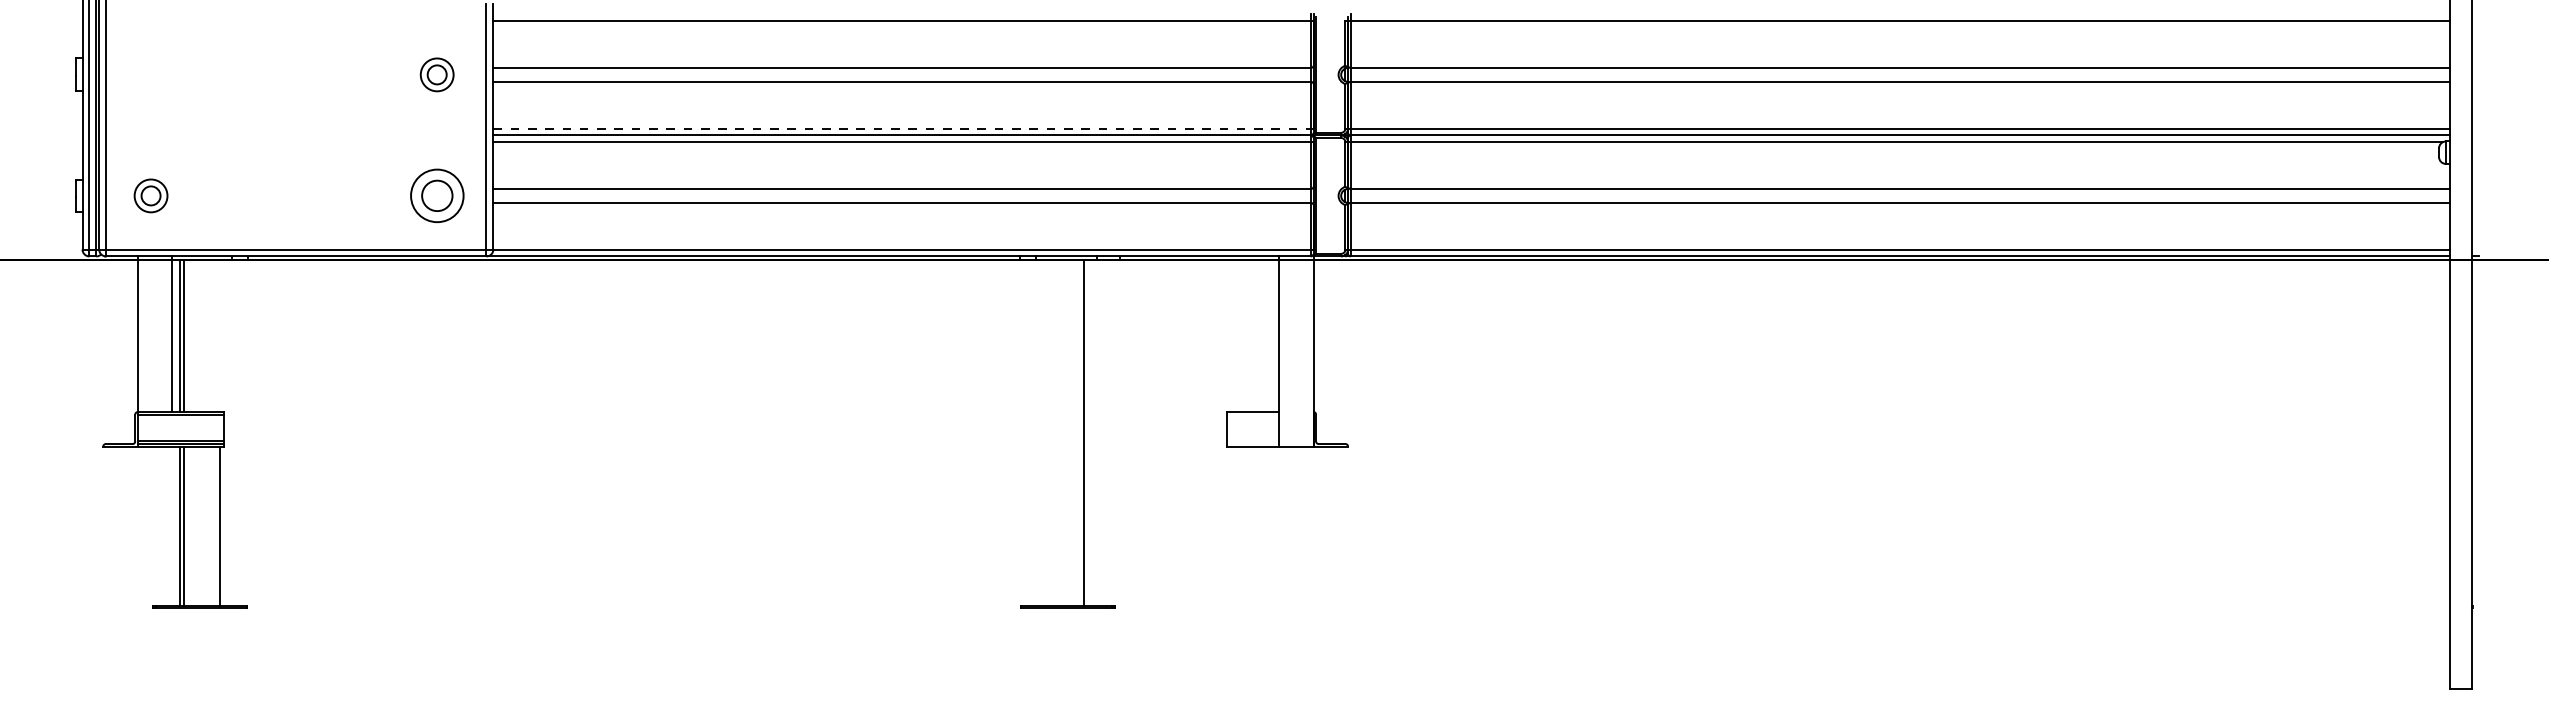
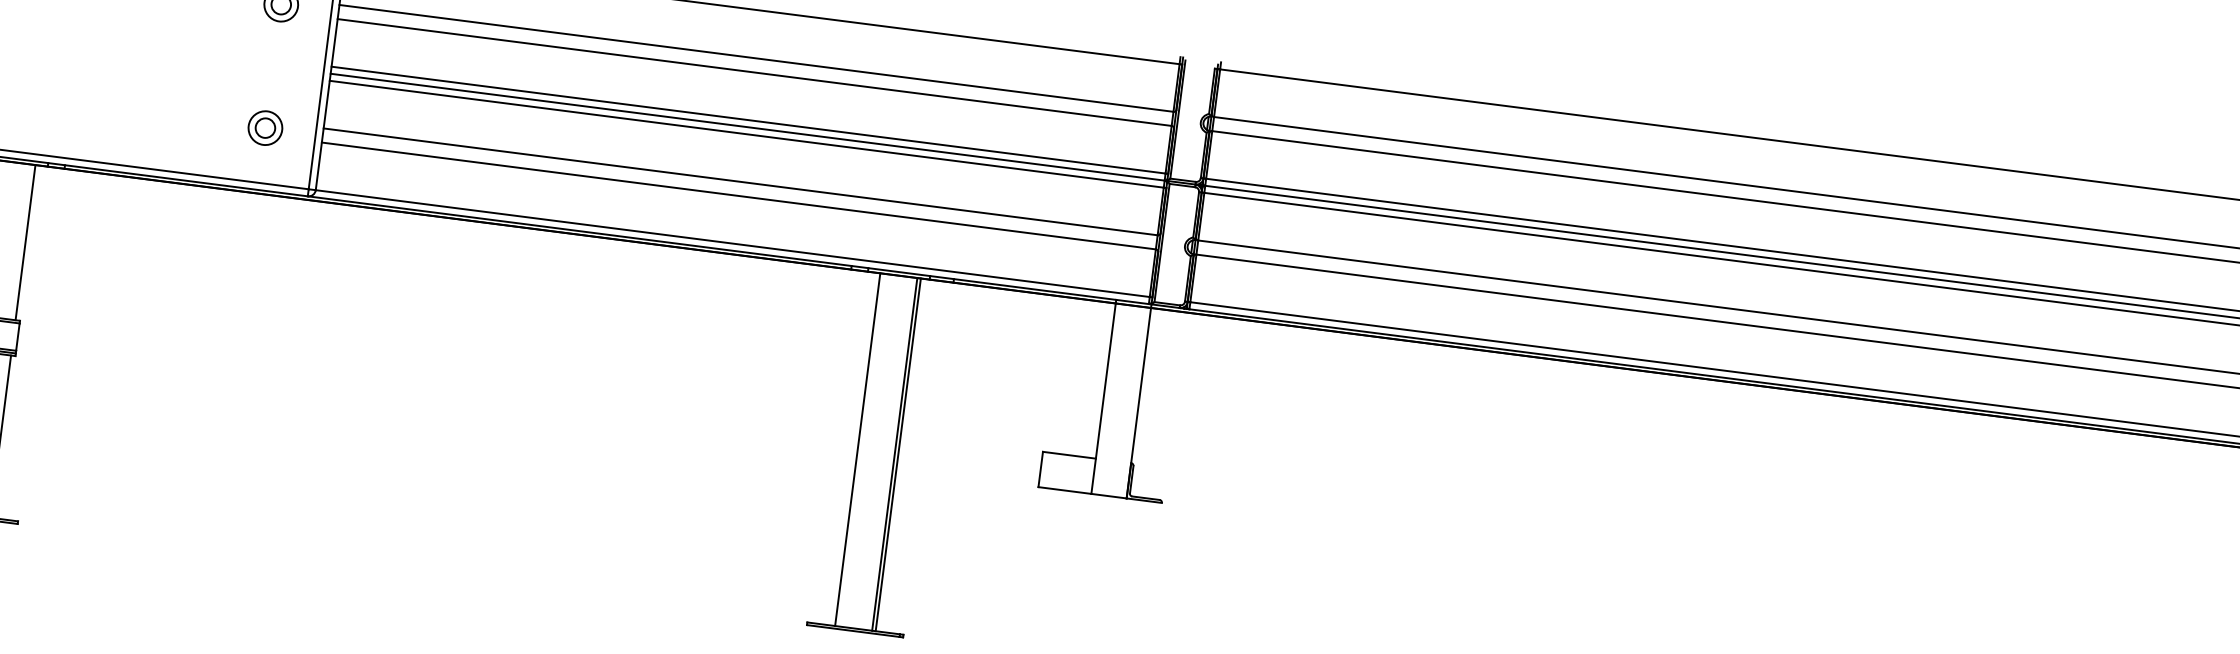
line: (902, 128) -> (748, 120), dashed -> solid
part: (436, 195) -> (264, 127), size x0.62
line: (219, 335) -> (25, 242), added
line: (1048, 432) -> (858, 449), added
line: (1087, 432) -> (897, 454), added

